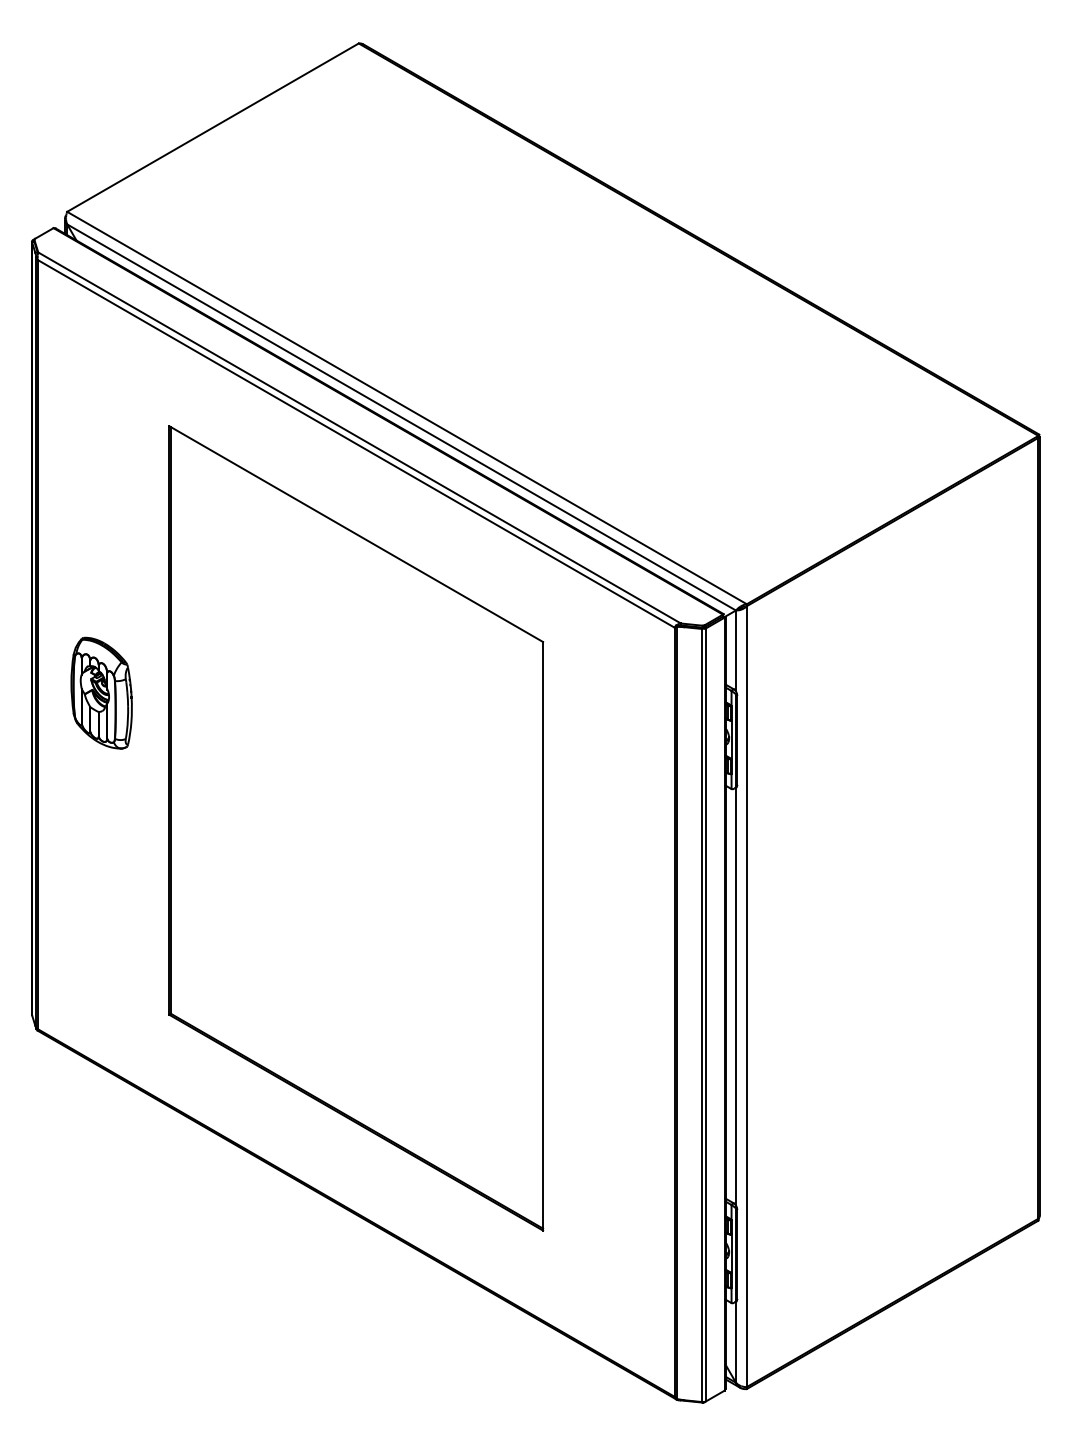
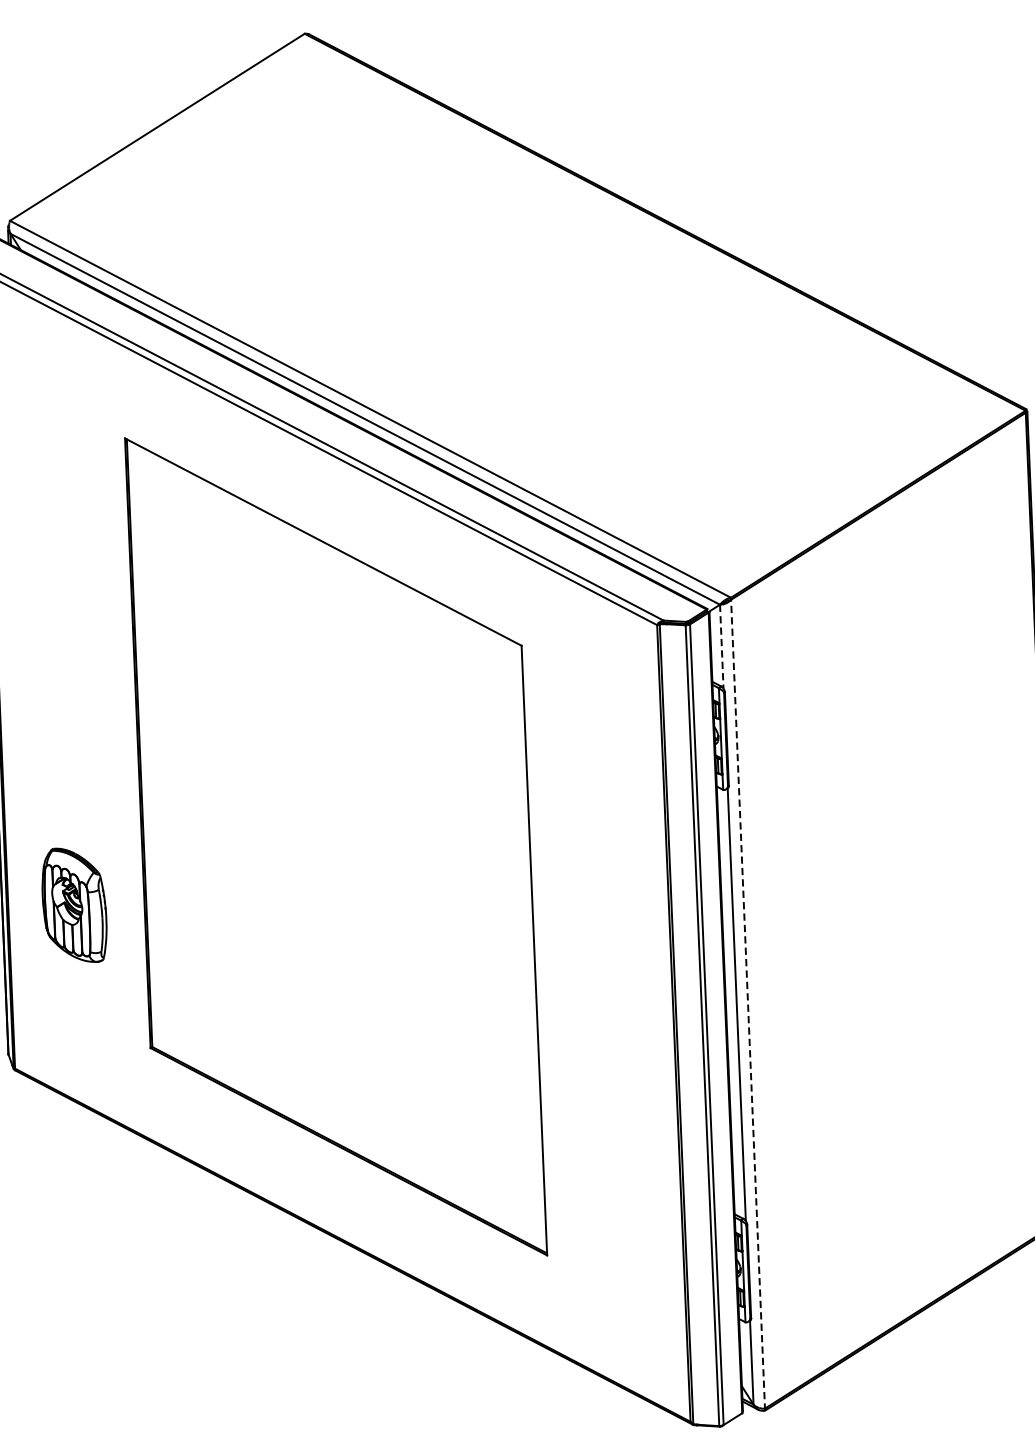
line: (735, 651) -> (721, 647), solid -> dashed
part: (101, 692) -> (74, 904), moved
line: (746, 996) -> (747, 1004), solid -> dashed

